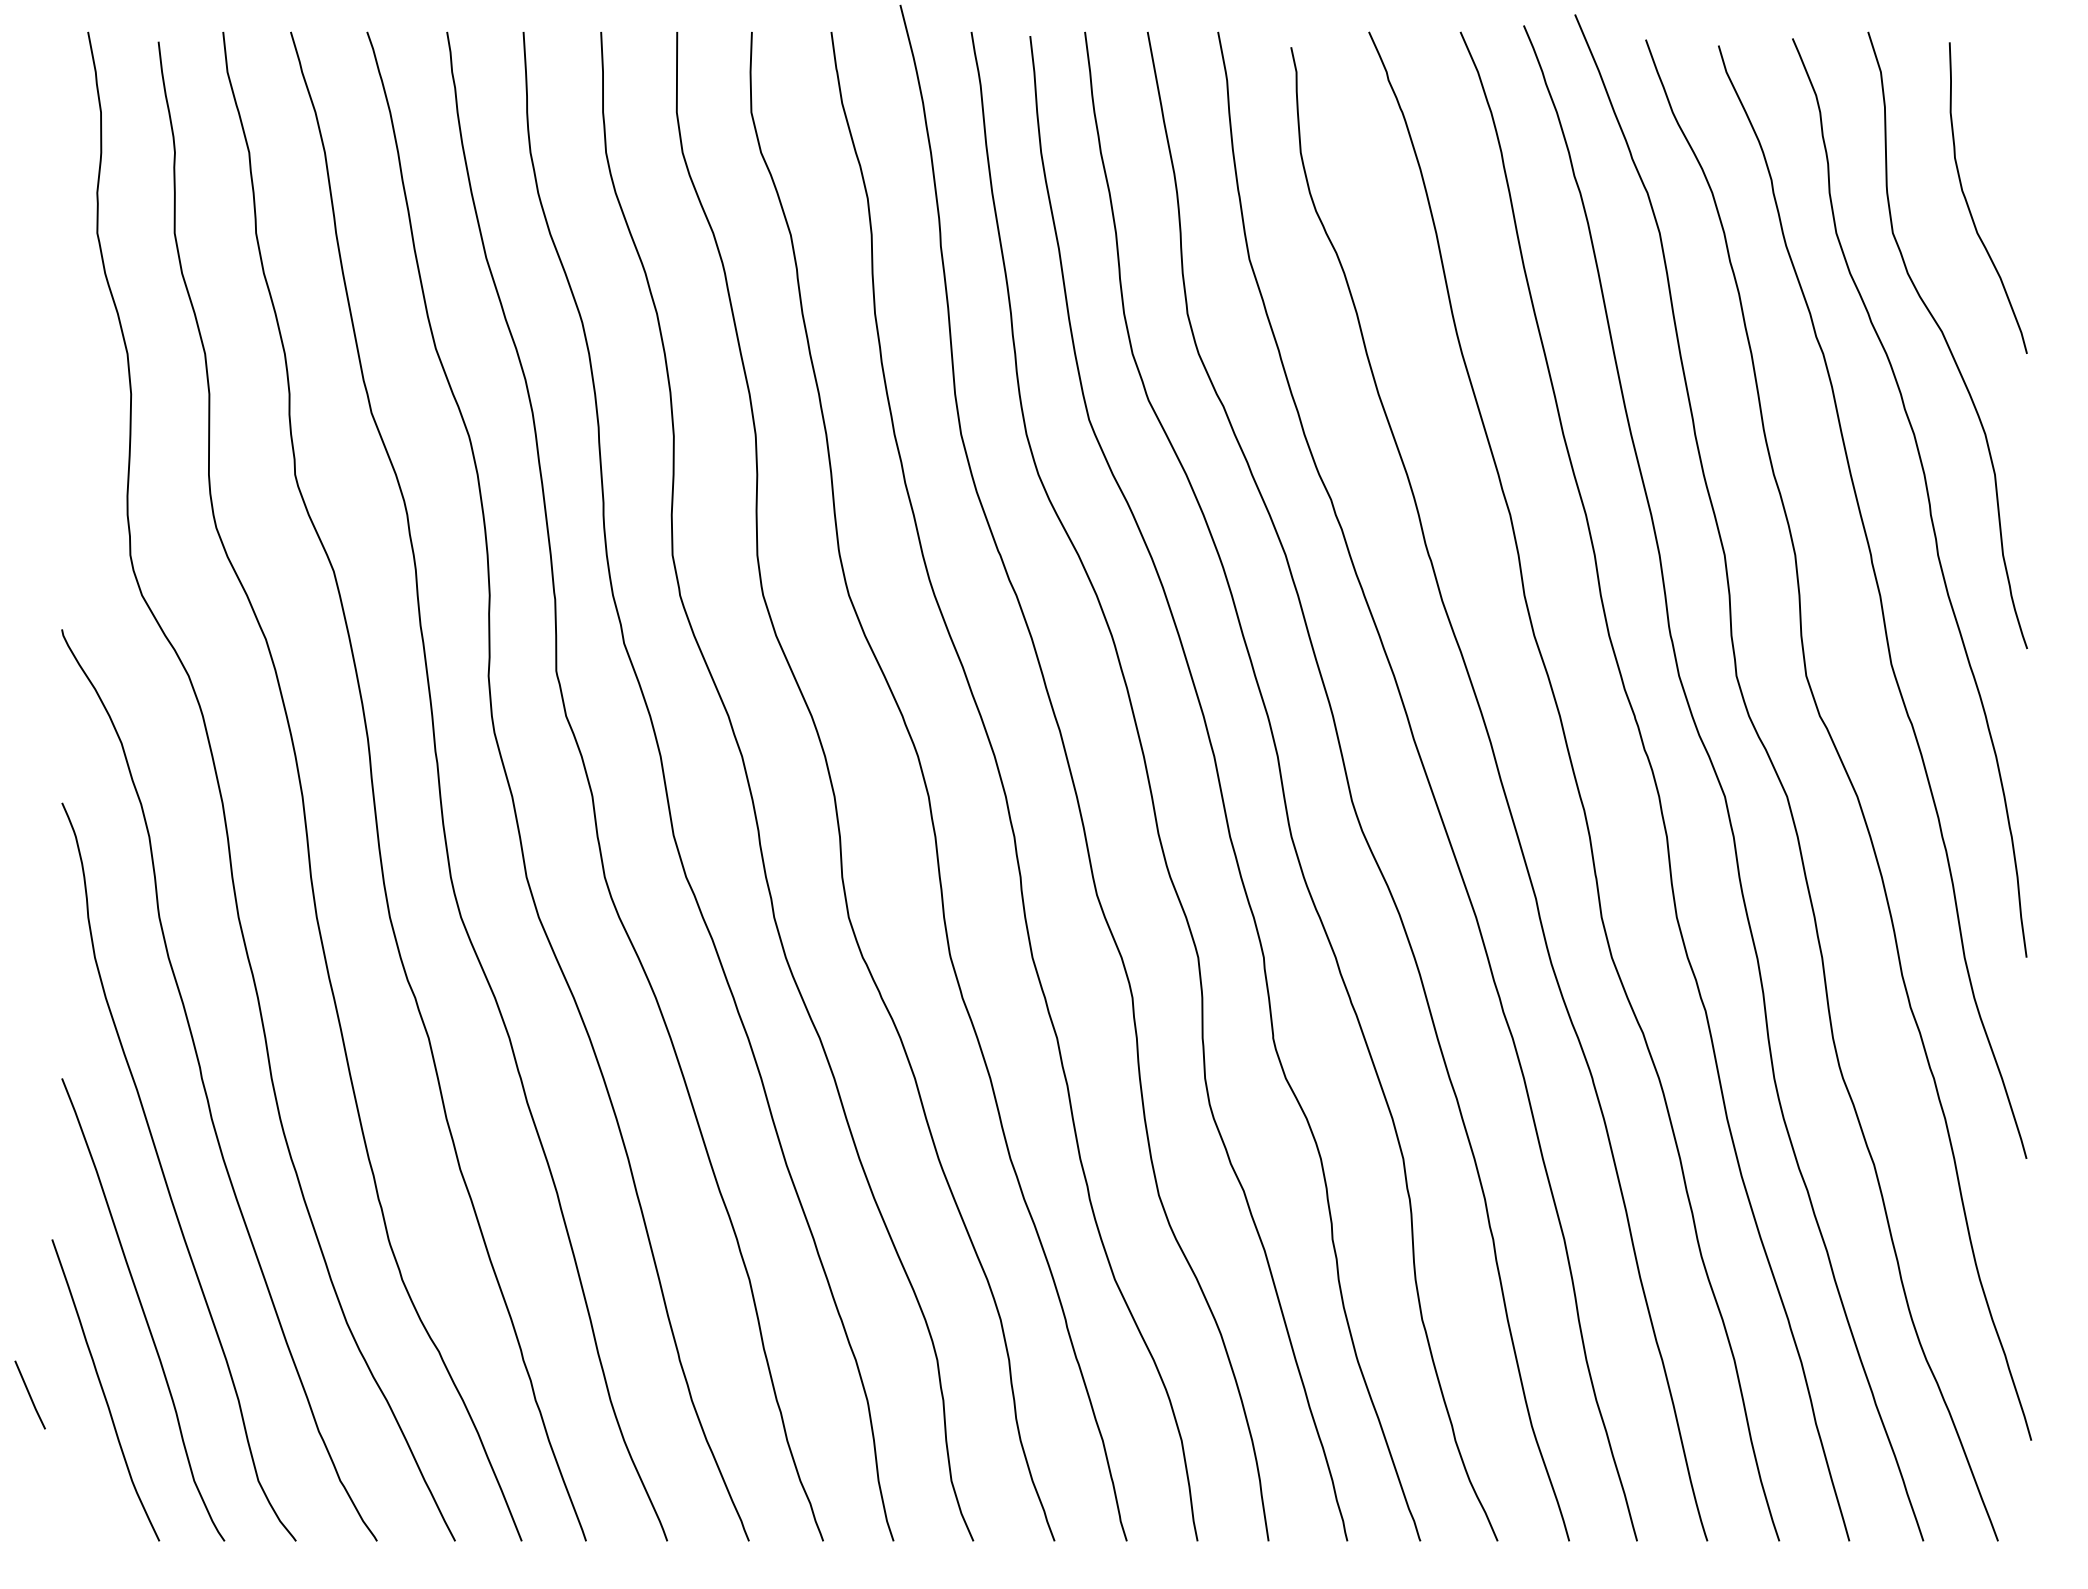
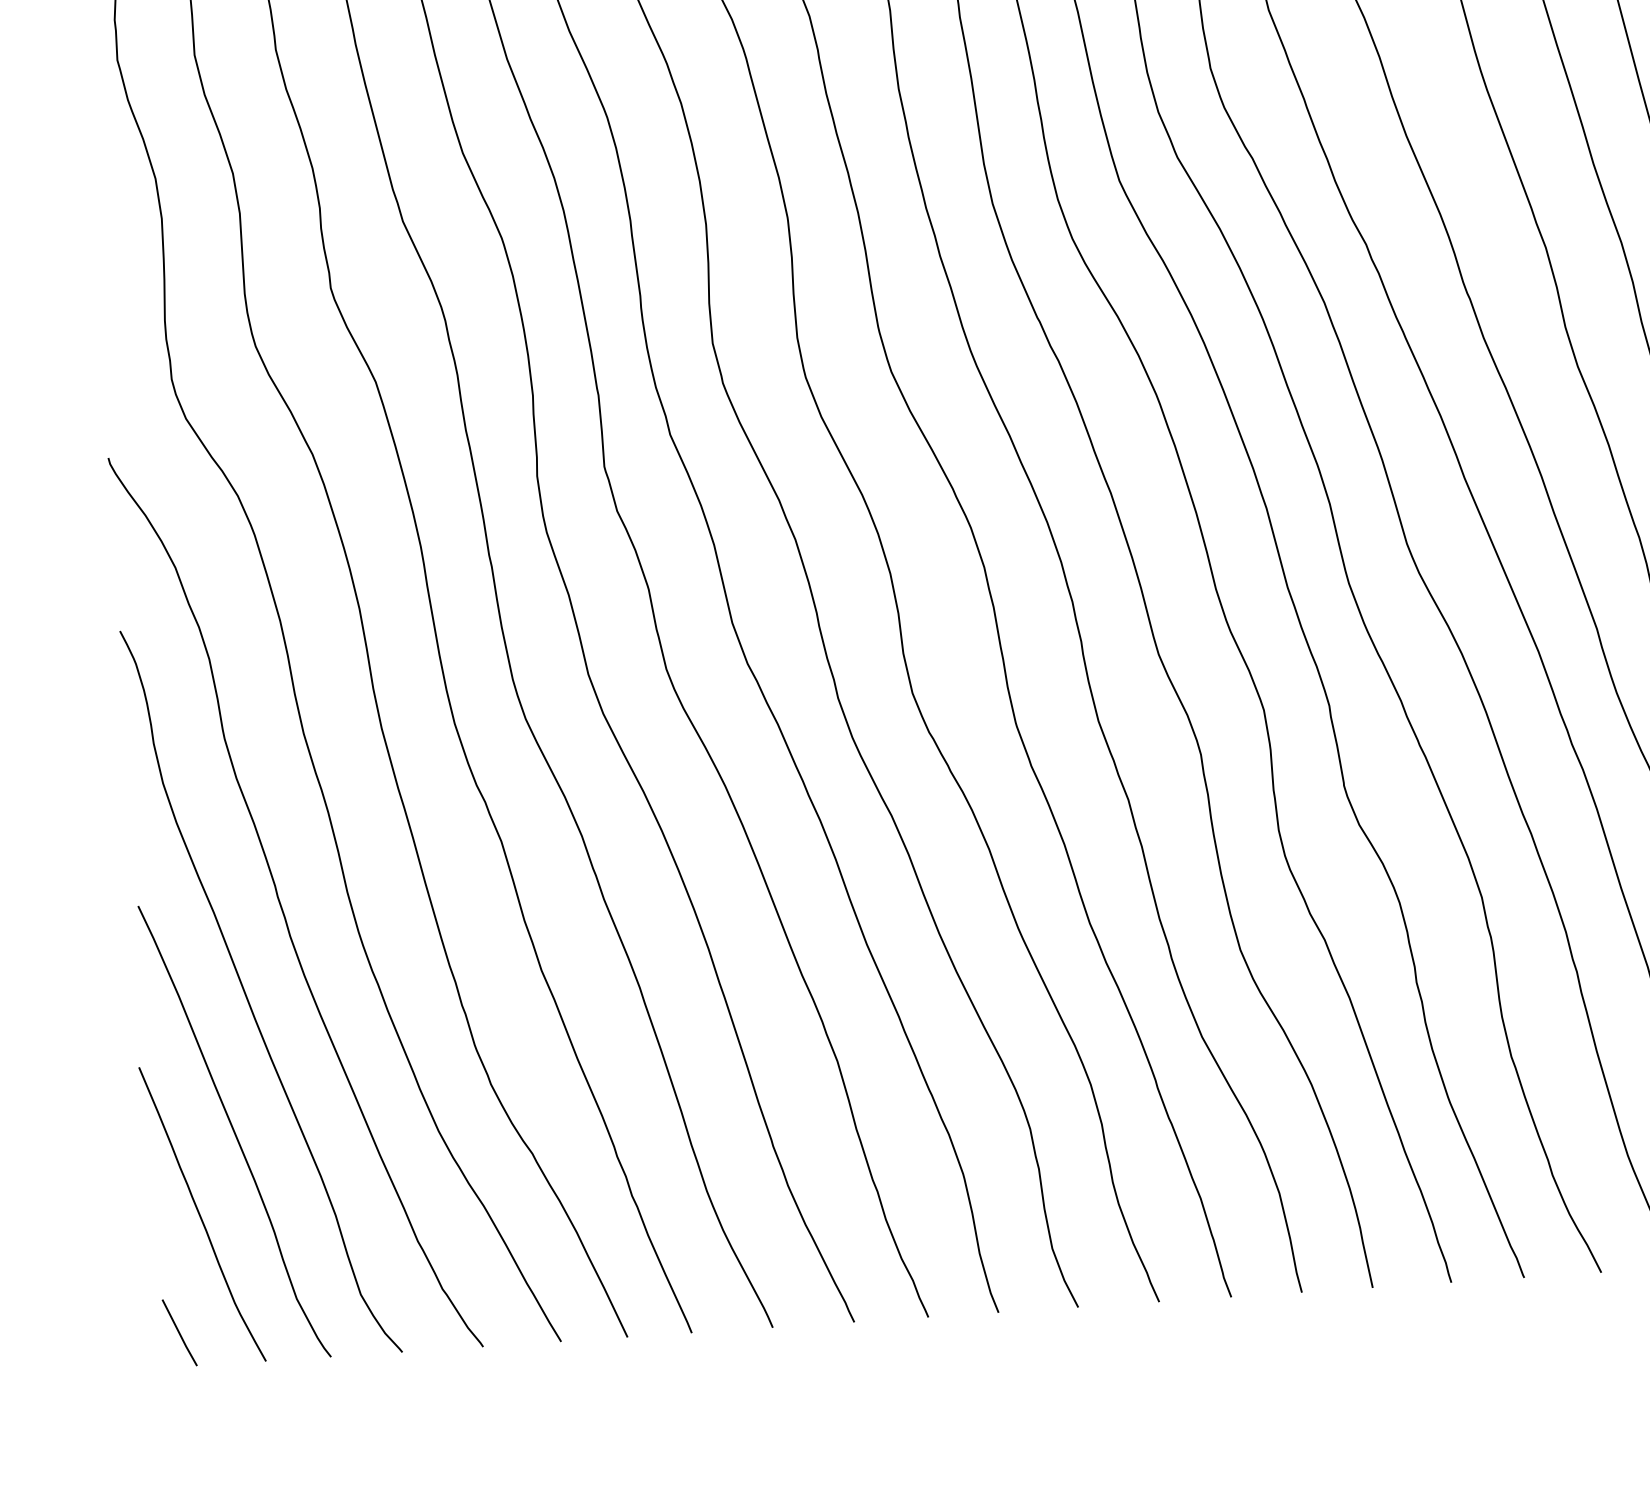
line: (29, 1394) -> (178, 1332), moved

